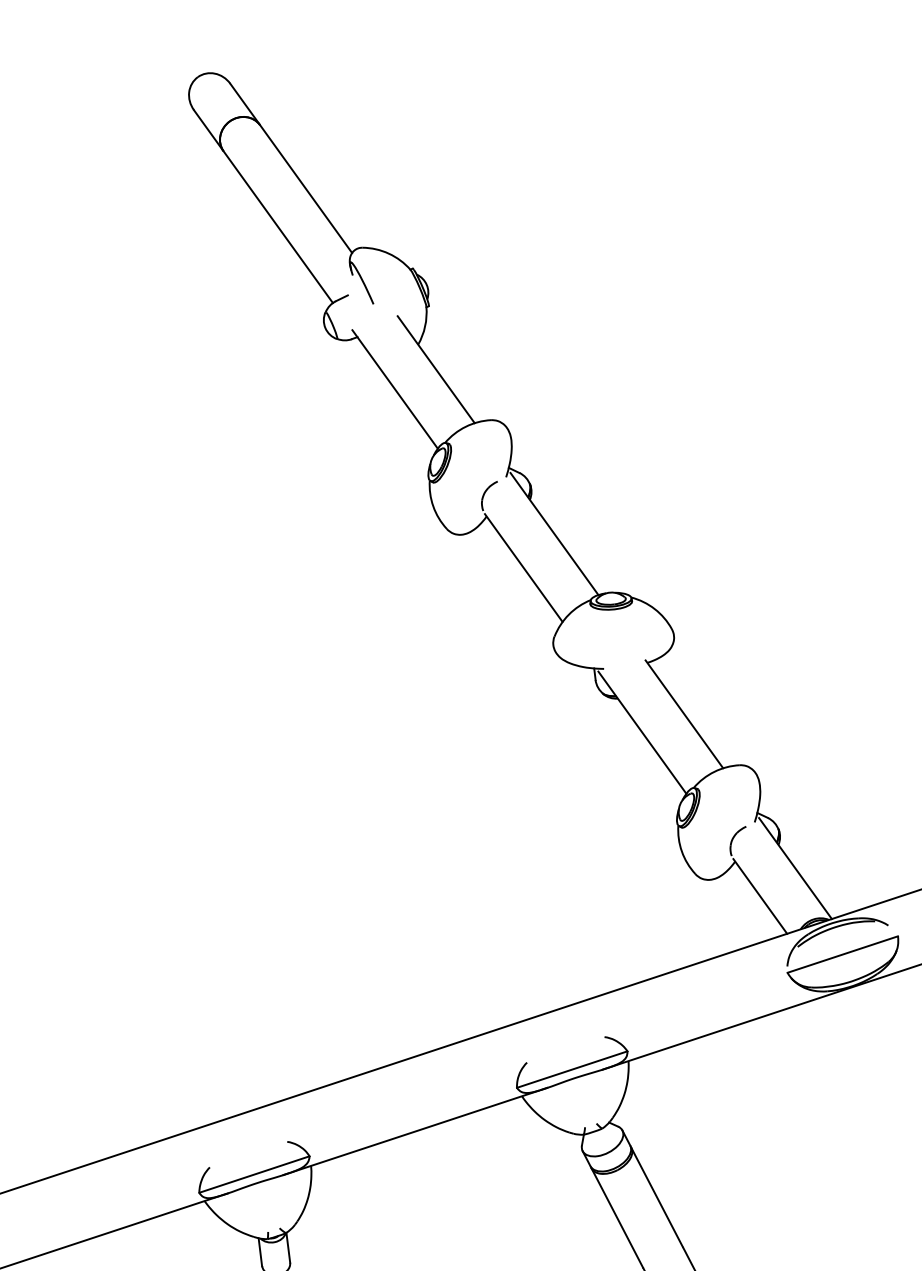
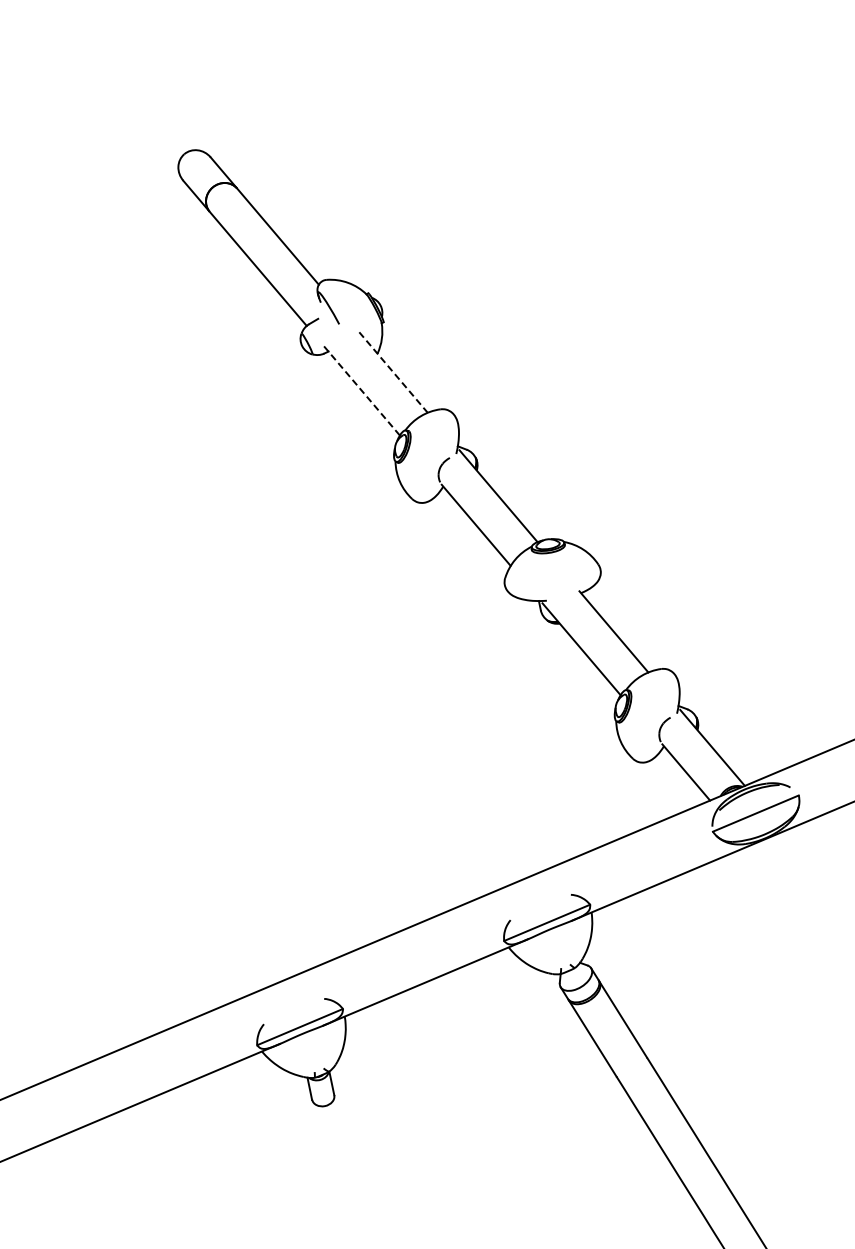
line: (436, 369) -> (393, 372), solid -> dashed
line: (395, 390) -> (362, 391), solid -> dashed

